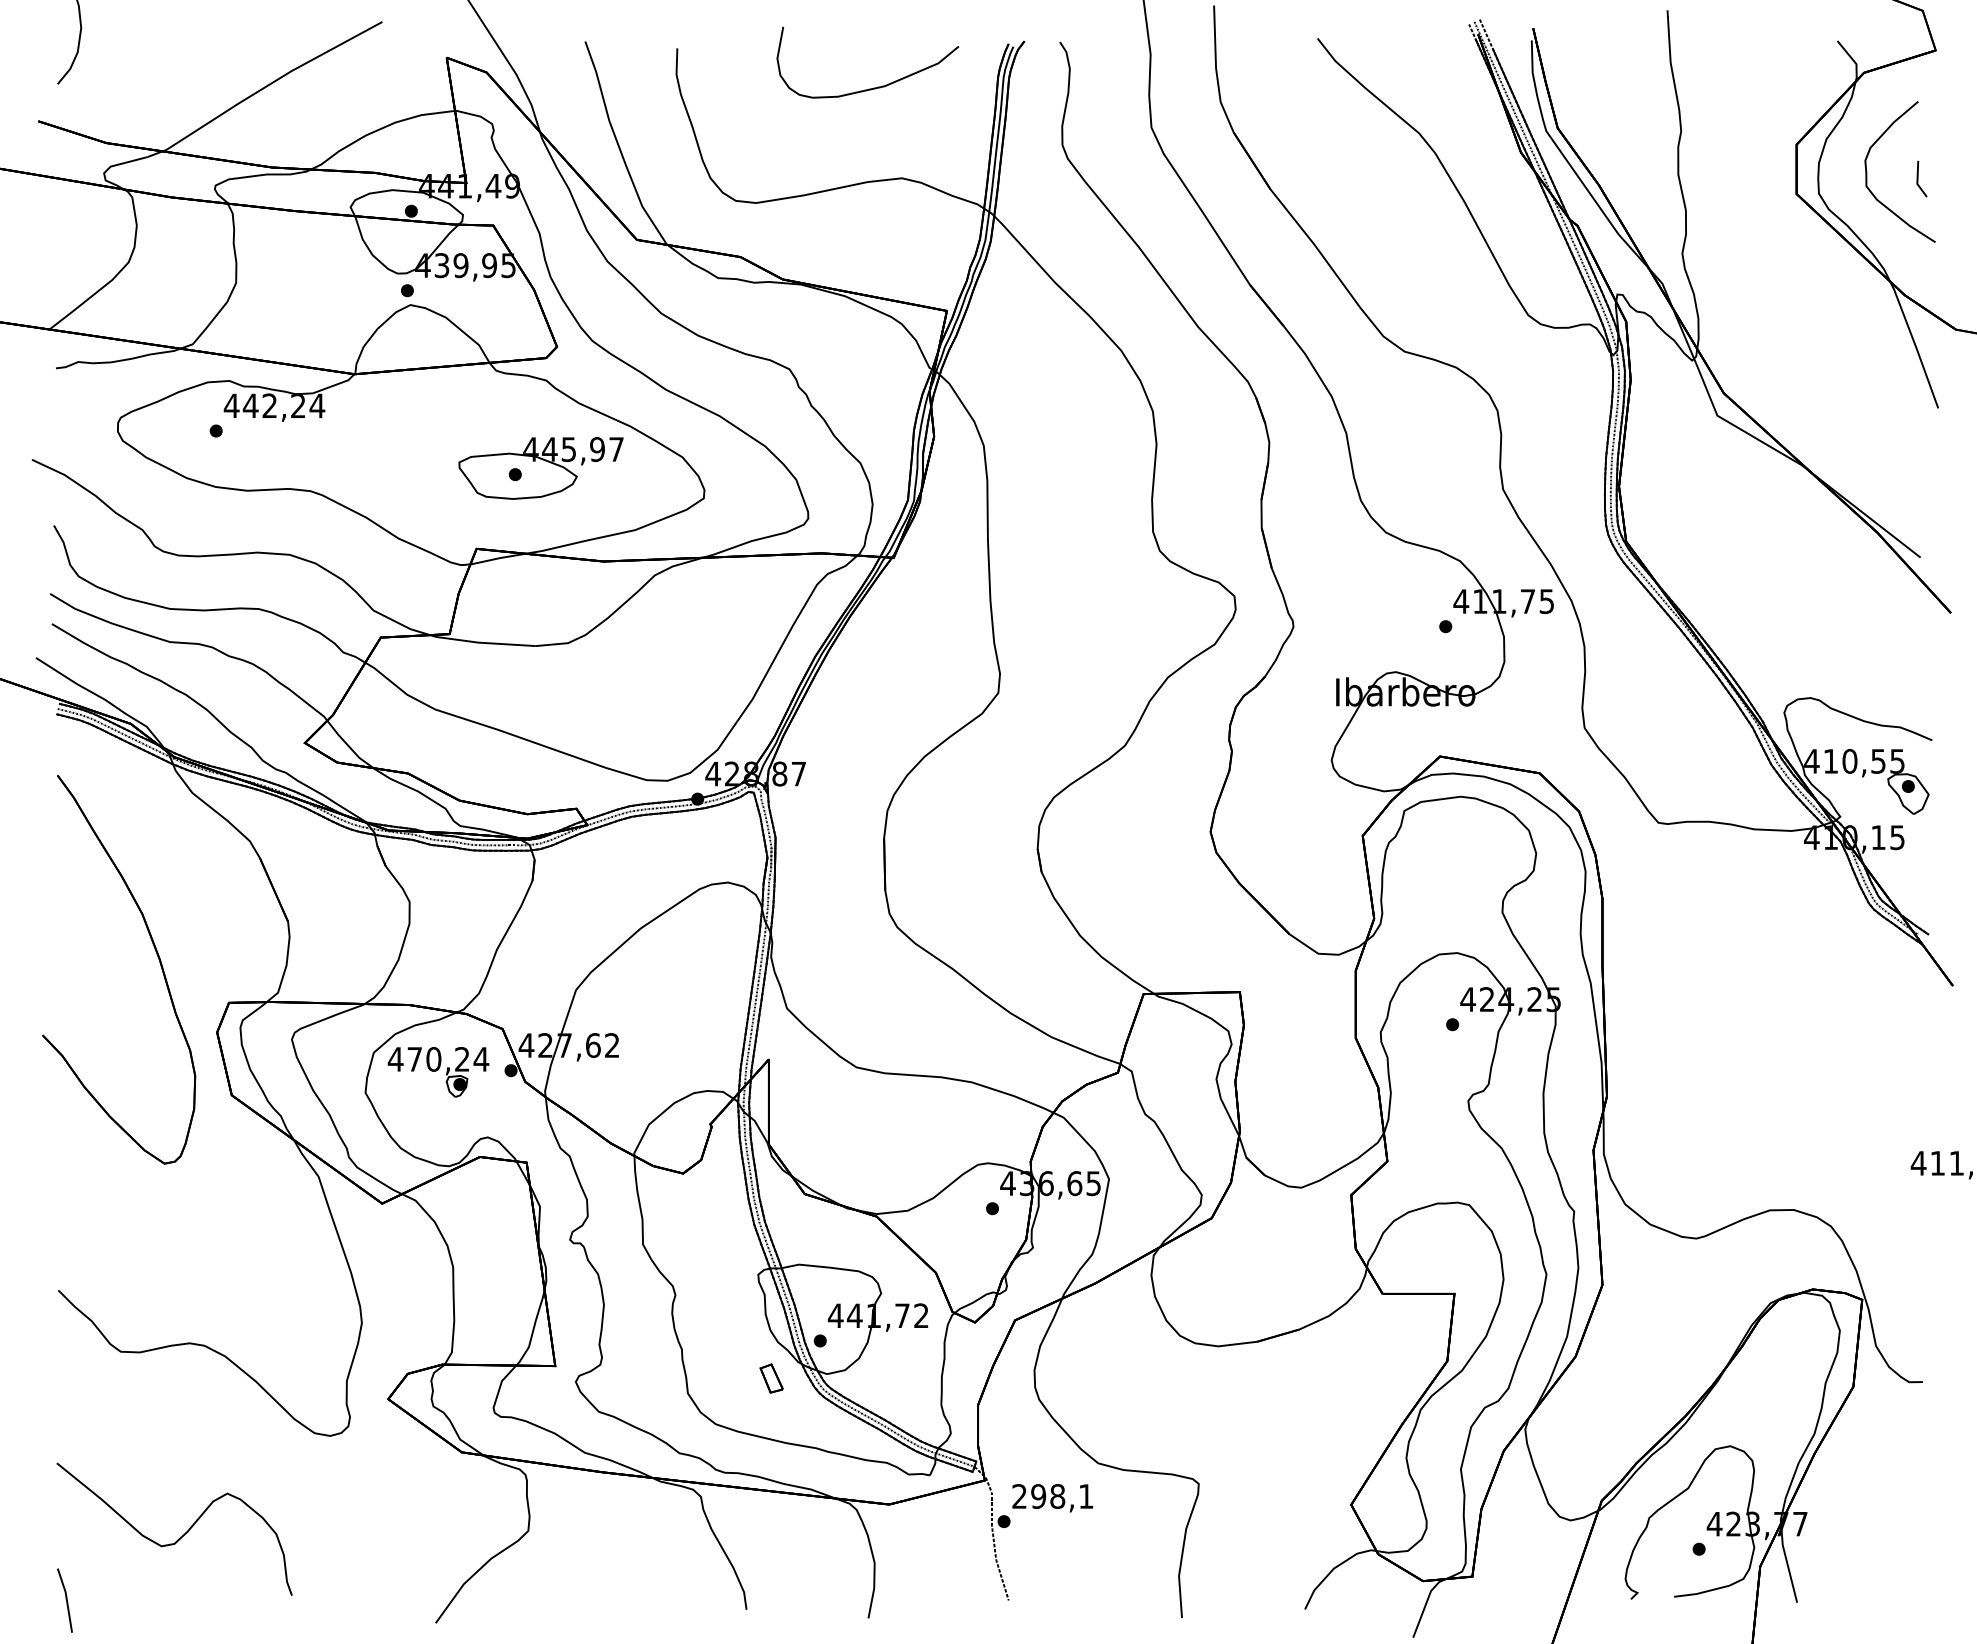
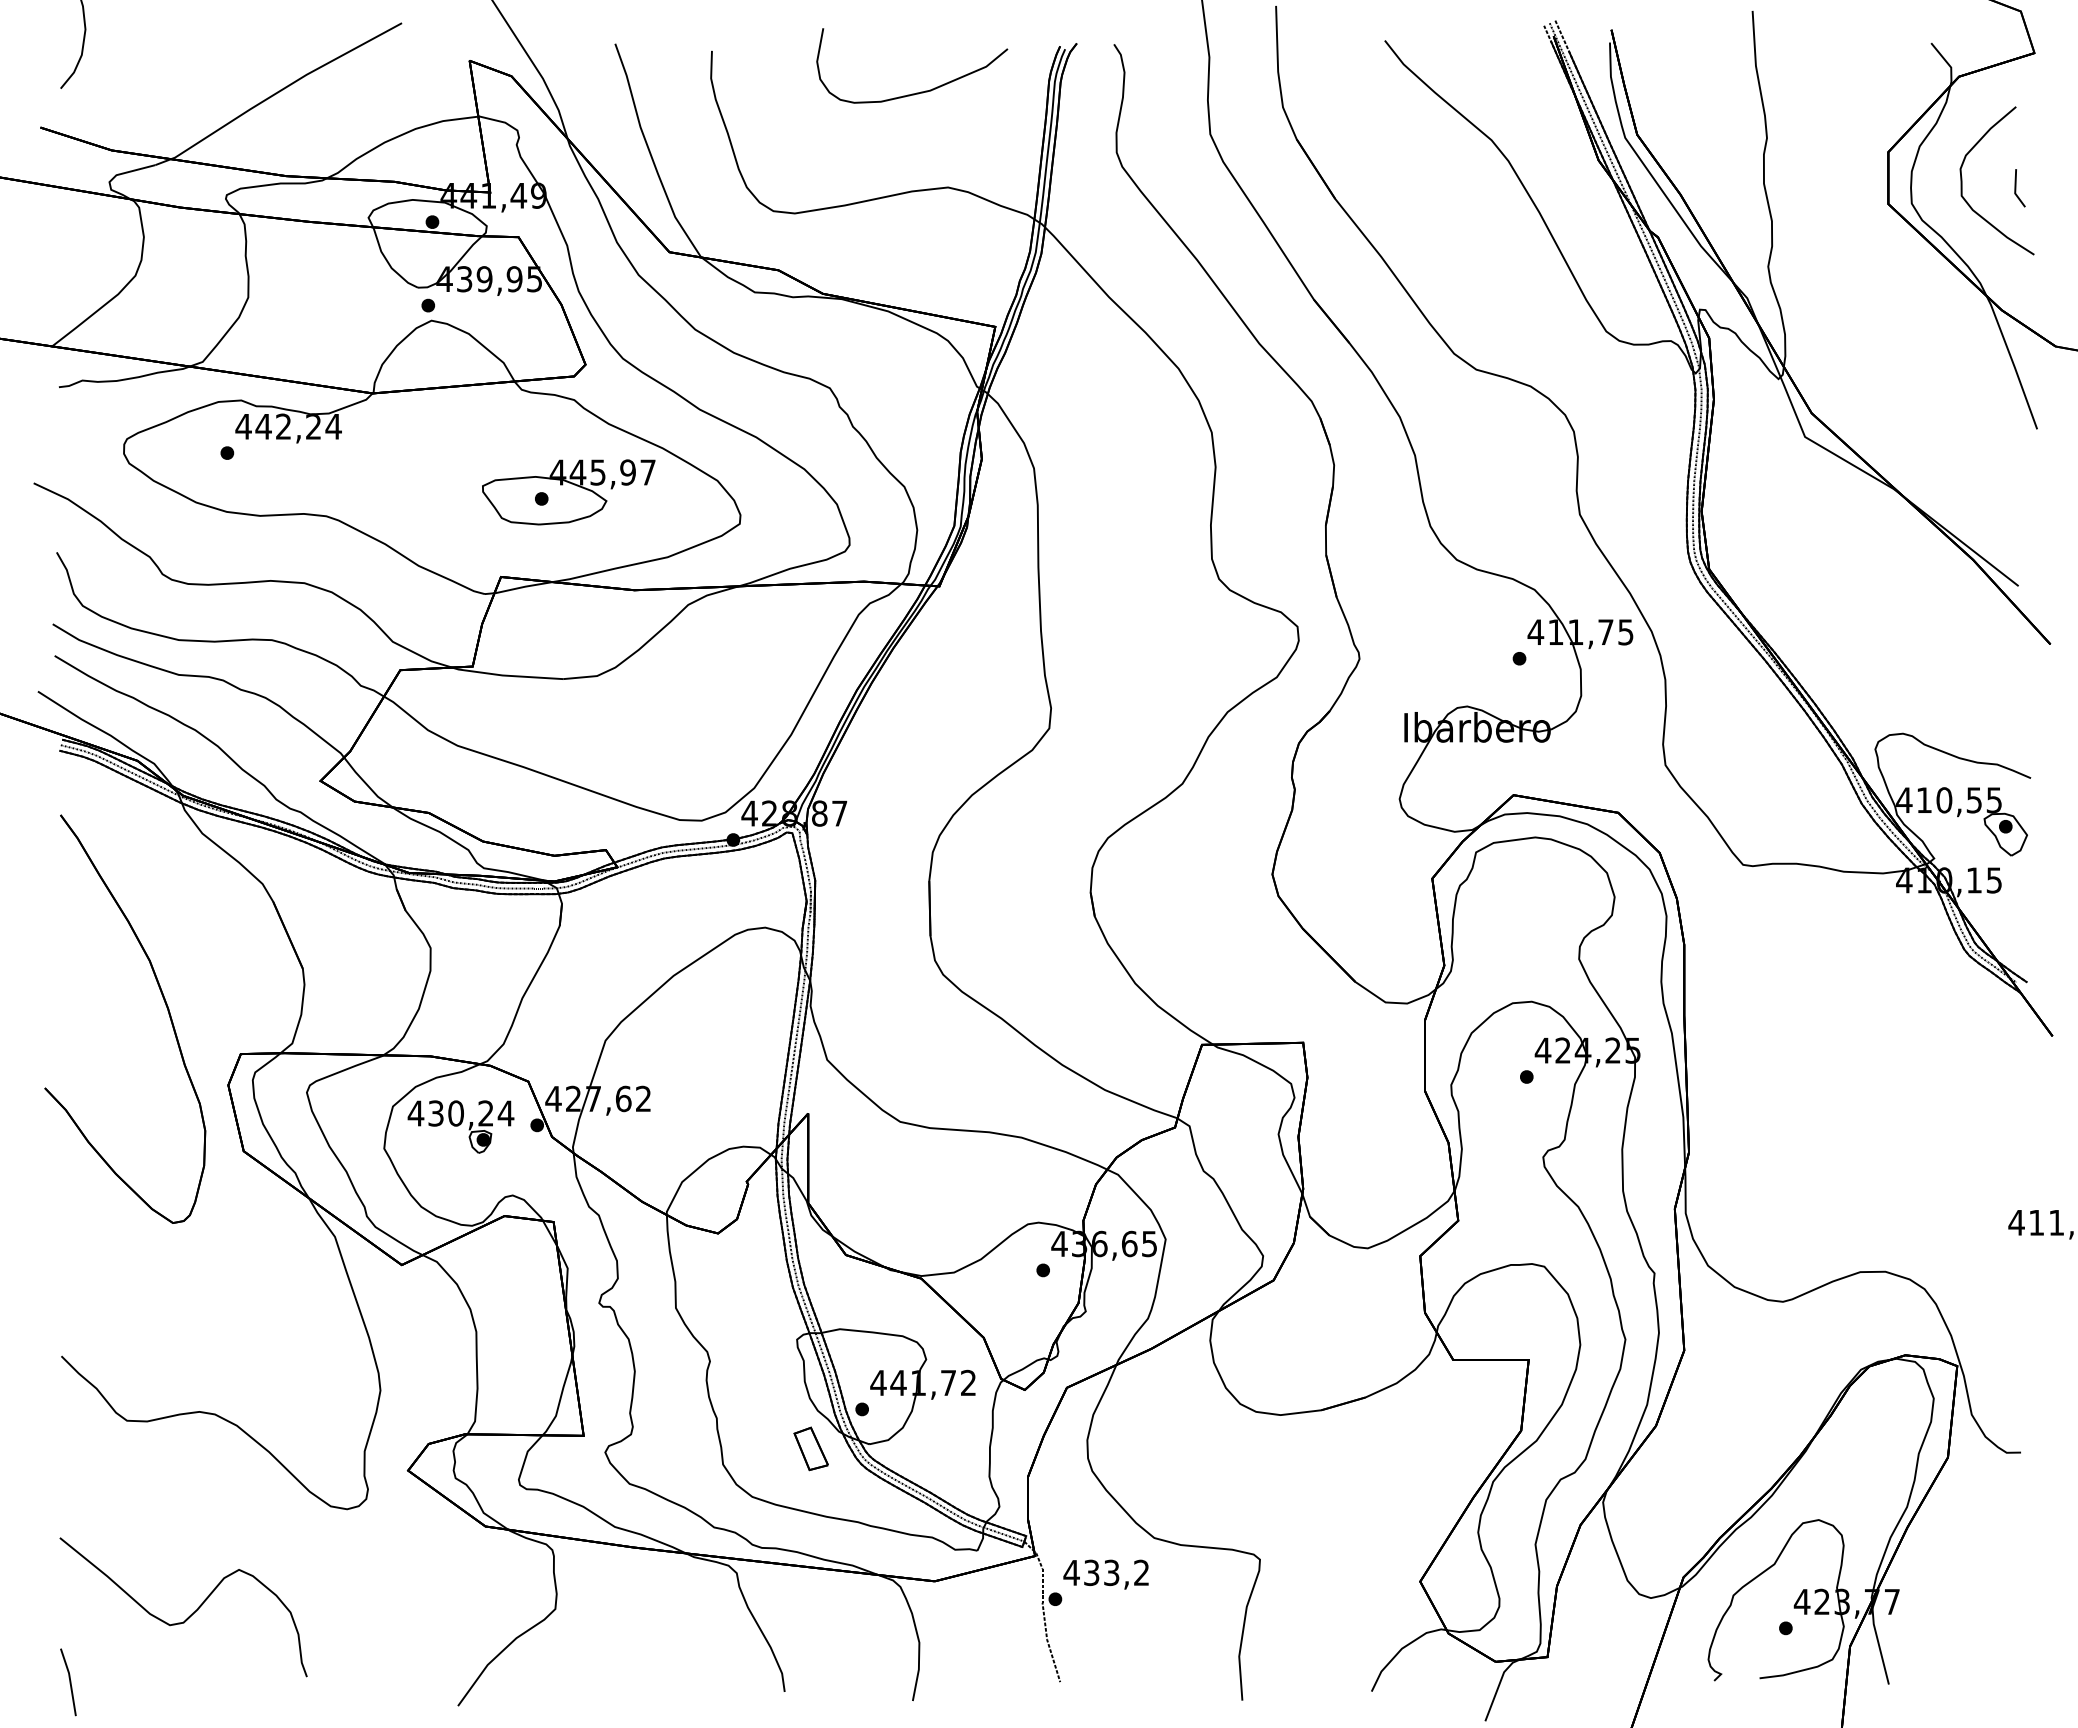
text: (414, 1059) -> (435, 1113), 470,24 -> 430,24
part: (771, 1378) -> (810, 1448), size x1.43
text: (1051, 1496) -> (1105, 1572), 298,1 -> 433,2

